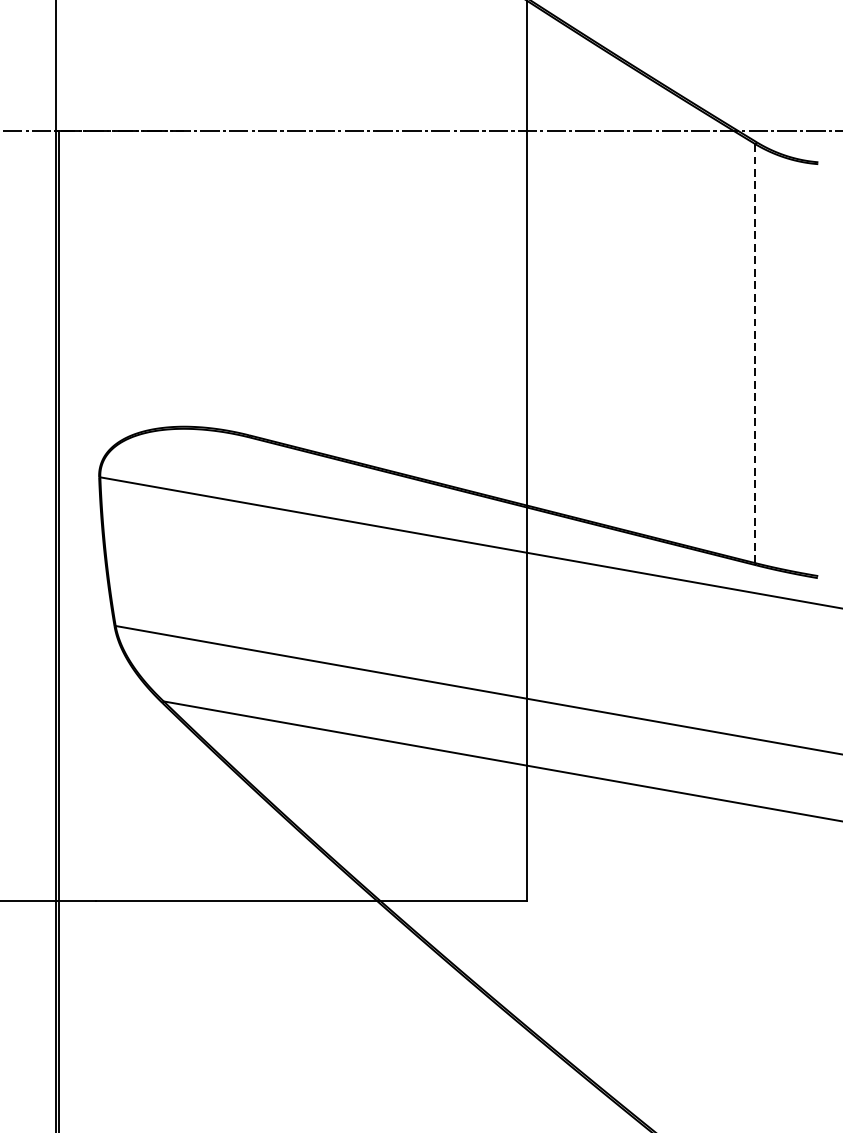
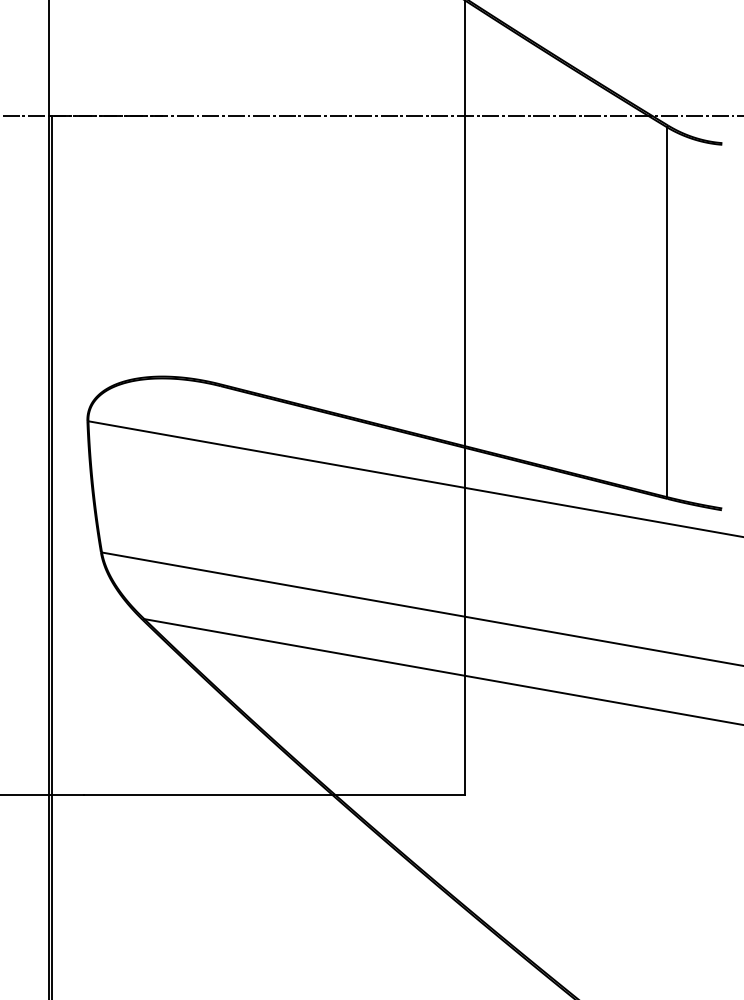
line: (755, 354) -> (666, 312), dashed -> solid

